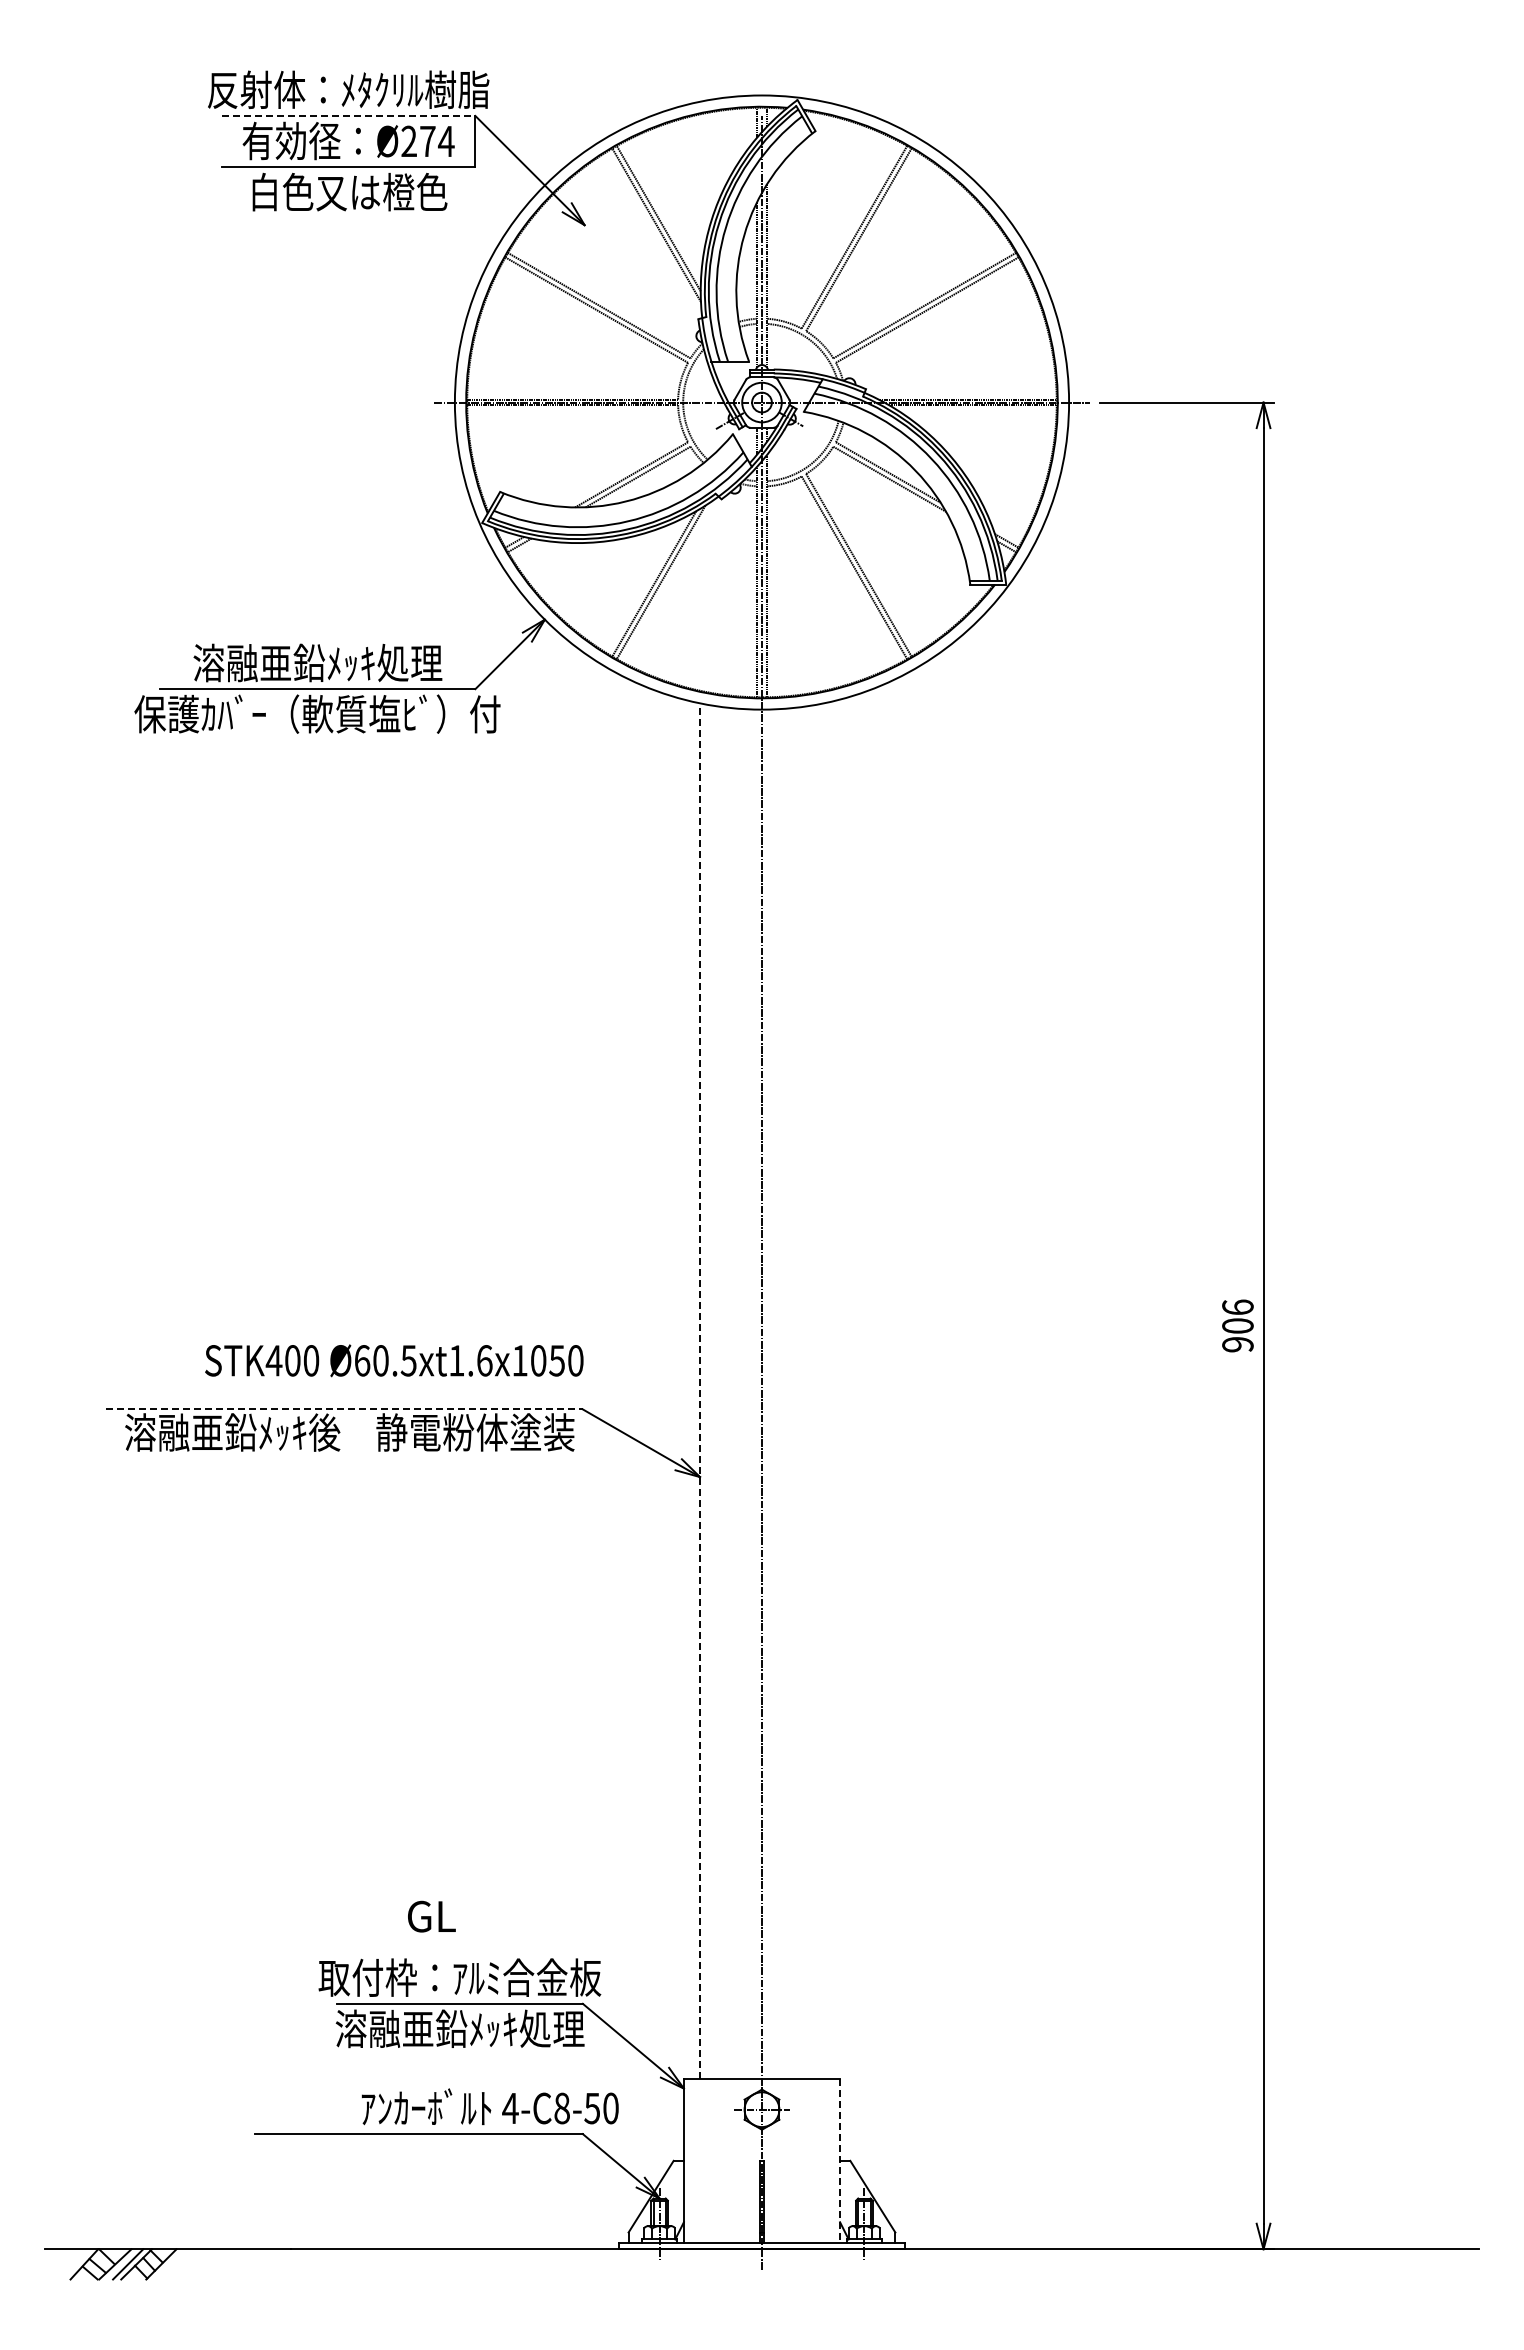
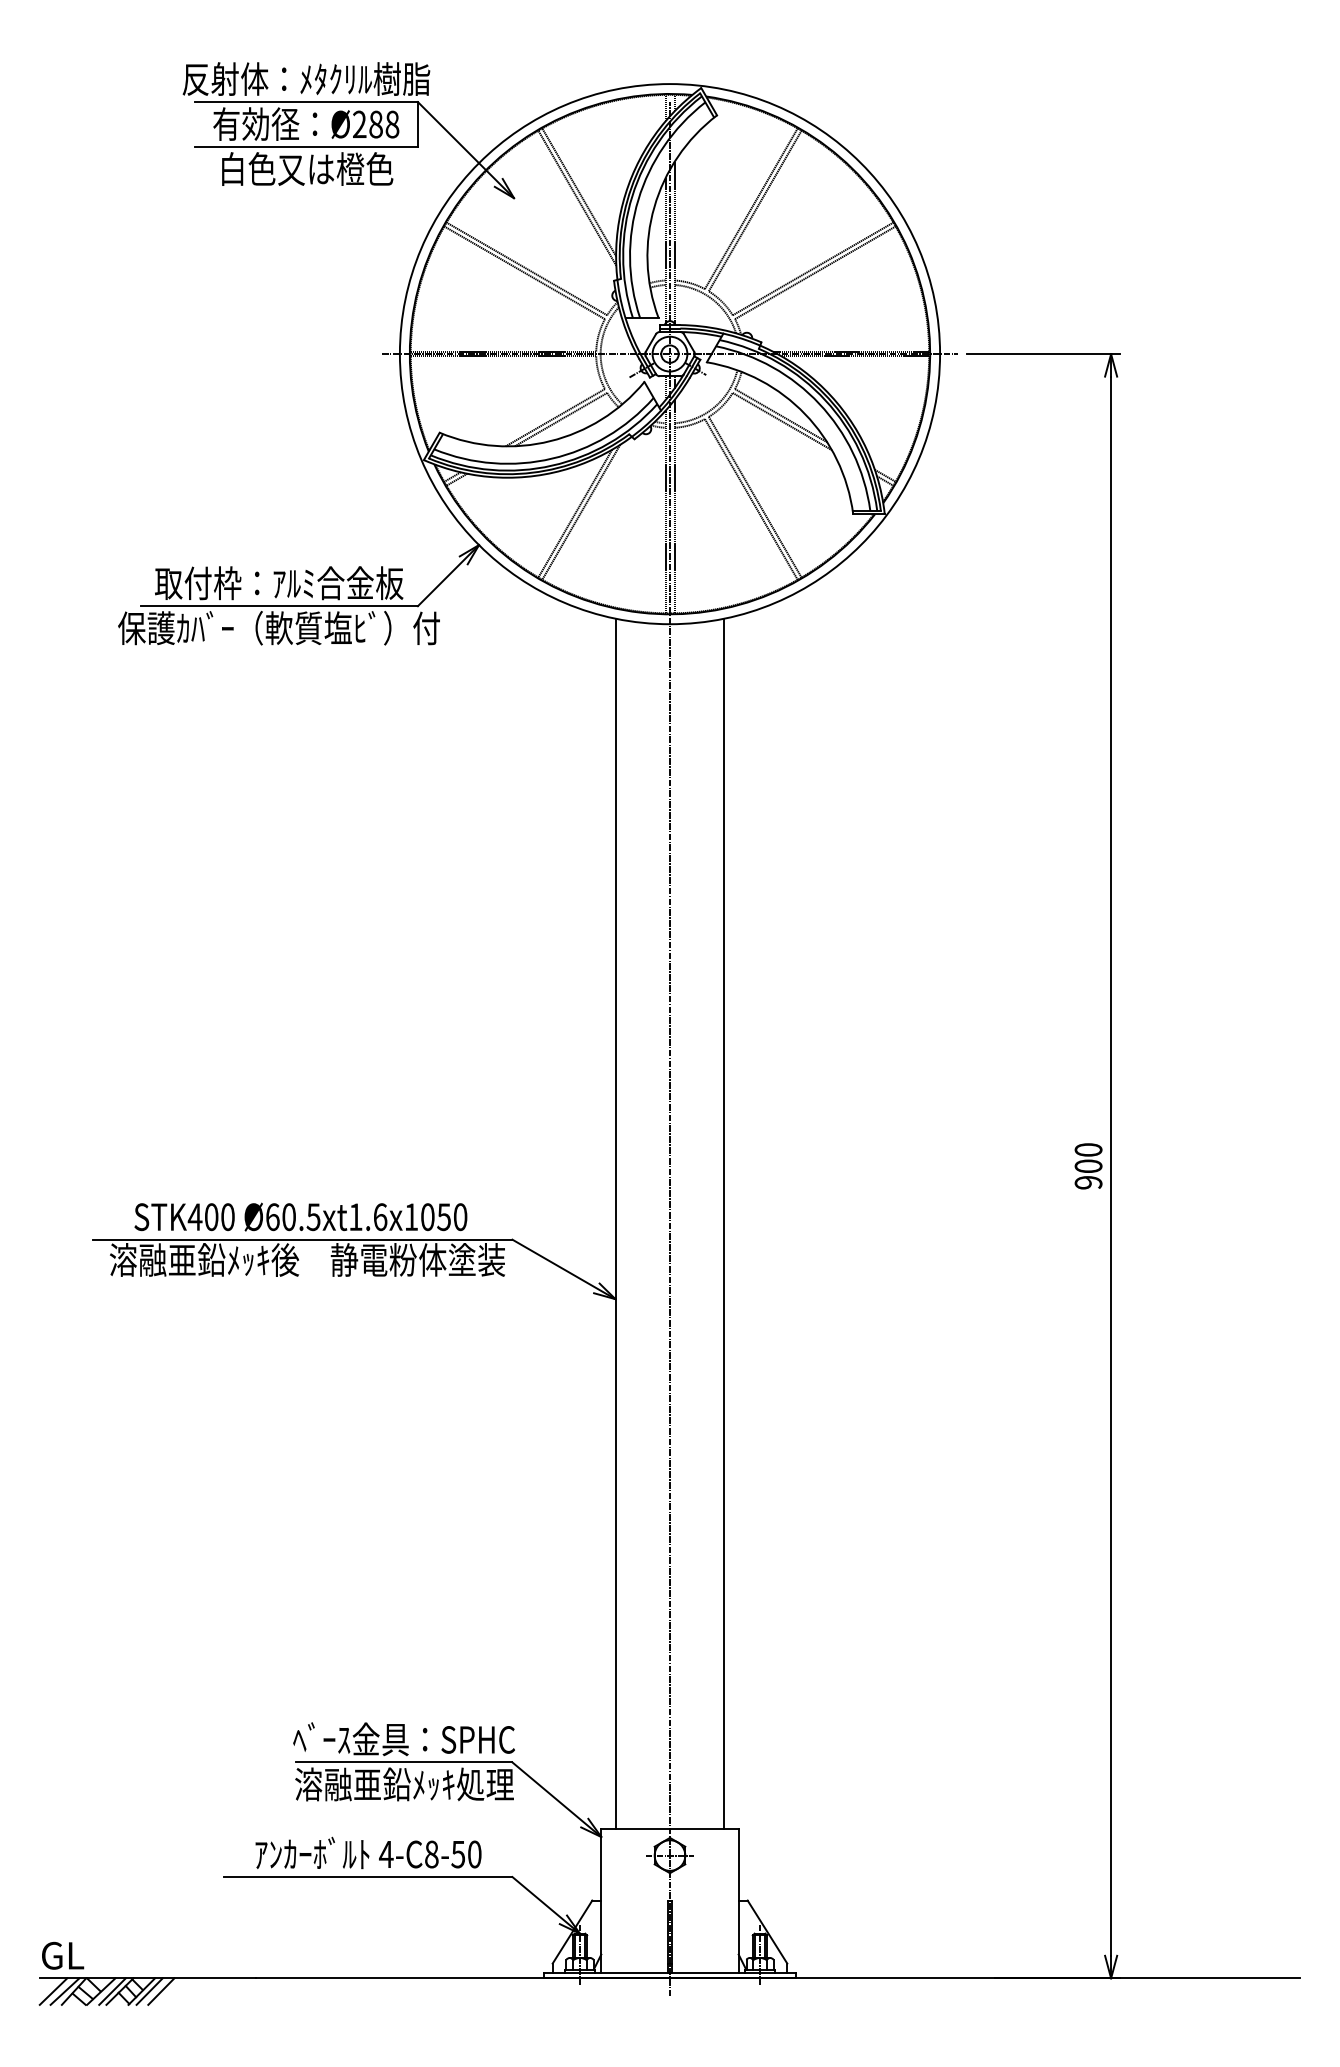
line: (348, 115) -> (306, 101), dashed -> solid
text: (437, 141) -> (384, 124), Ø274 -> Ø288
text: (317, 662) -> (279, 582), 溶融亜鉛ﾒｯｷ処理 -> 取付枠：ｱﾙﾐ合金板
text: (1237, 1306) -> (1088, 1149), 906 -> 900
text: (394, 1360) -> (301, 1216), moved
line: (823, 1390) -> (724, 1223), added
line: (700, 1391) -> (615, 1223), dashed -> solid
line: (344, 1409) -> (302, 1239), dashed -> solid
text: (431, 1916) -> (62, 1955), moved
text: (459, 1977) -> (403, 1739), 取付枠：ｱﾙﾐ合金板 -> ﾍﾞｰｽ金具：SPHC
text: (489, 2106) -> (367, 1852), moved
line: (840, 2160) -> (739, 1900), dashed -> solid
line: (60, 2264) -> (53, 1991), added
line: (73, 2264) -> (64, 1991), added
line: (170, 2264) -> (149, 1991), added
line: (183, 2264) -> (161, 1991), added

